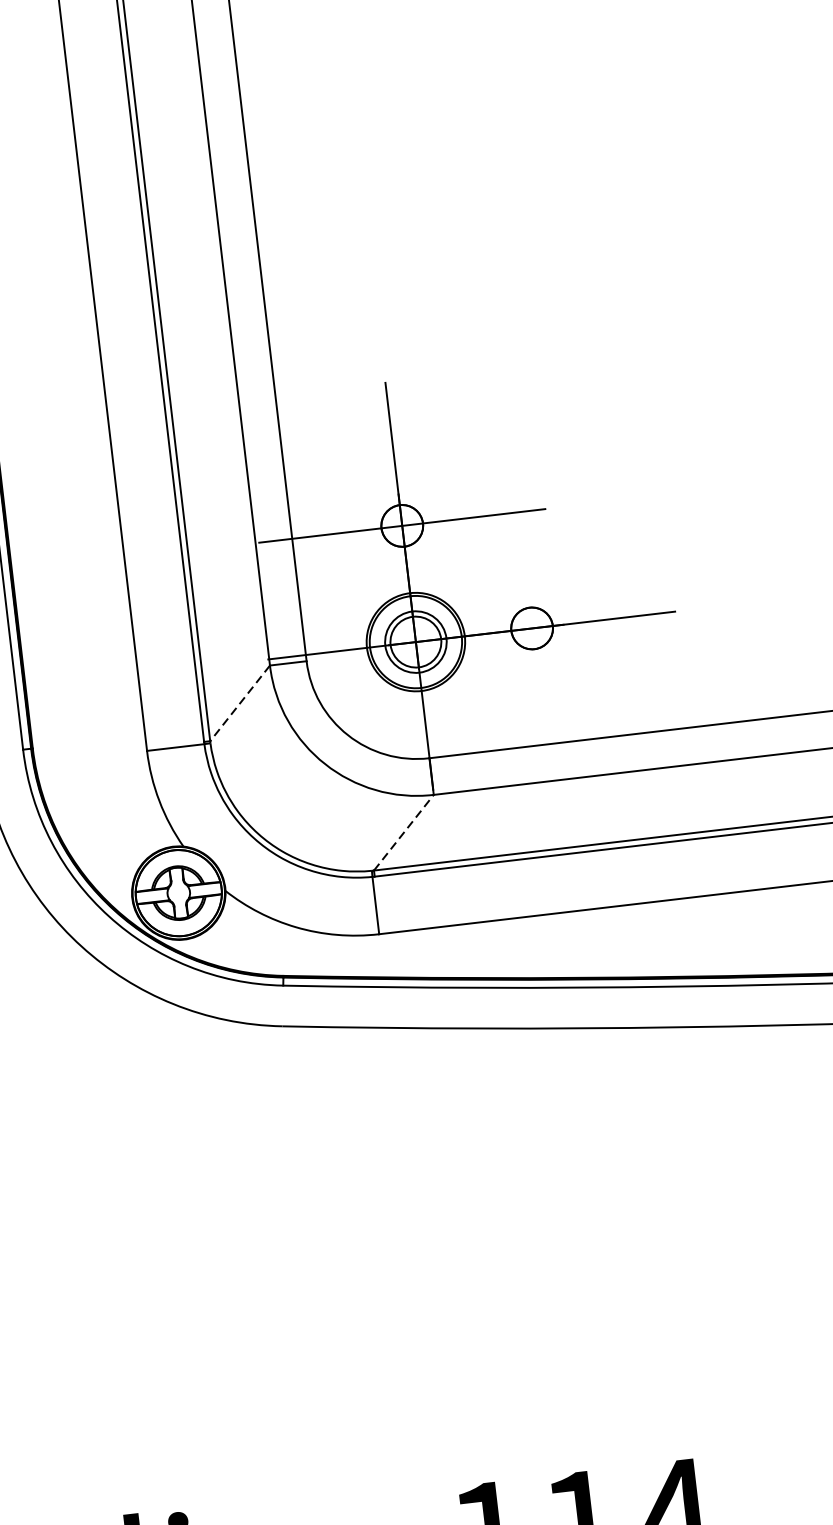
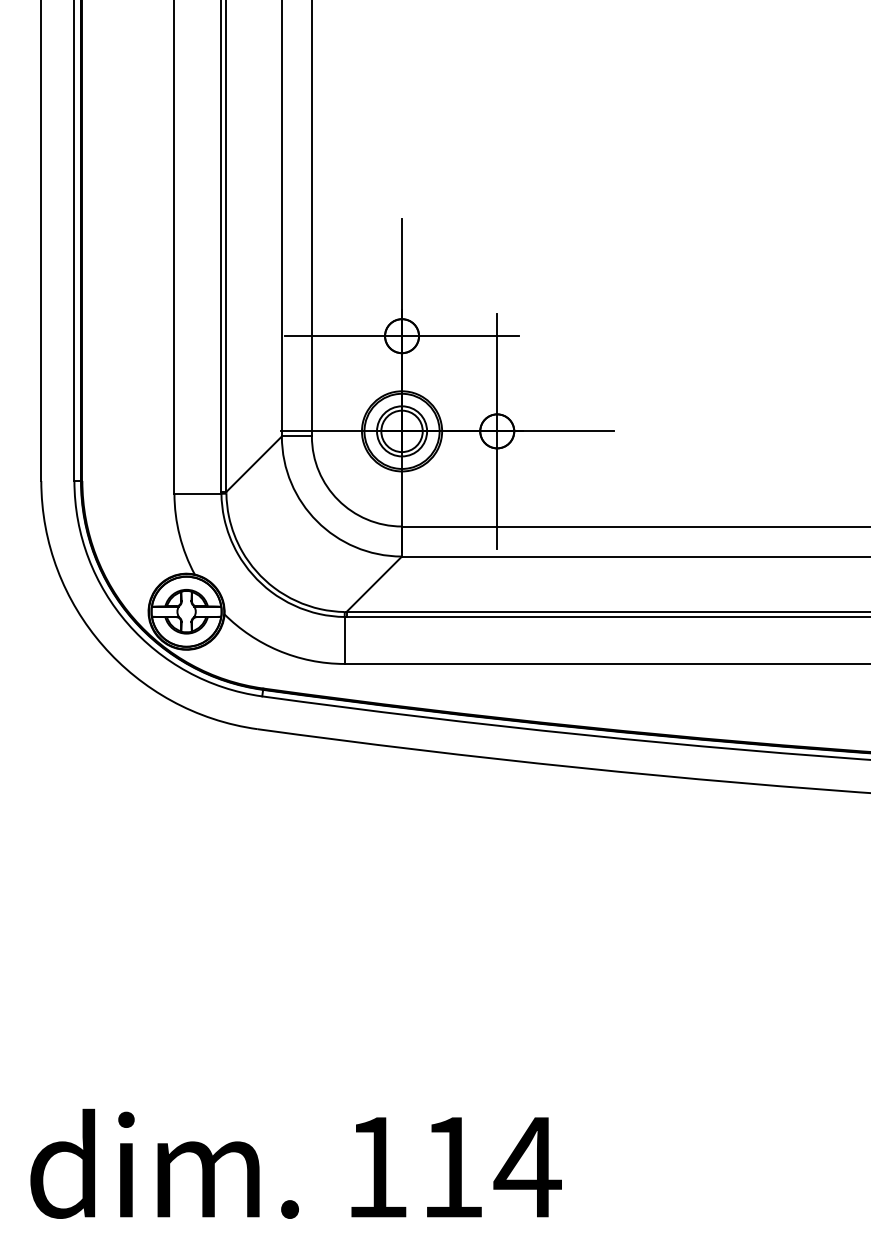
line: (532, 628) -> (497, 431), added
line: (239, 703) -> (253, 464), dashed -> solid
line: (404, 831) -> (374, 583), dashed -> solid

